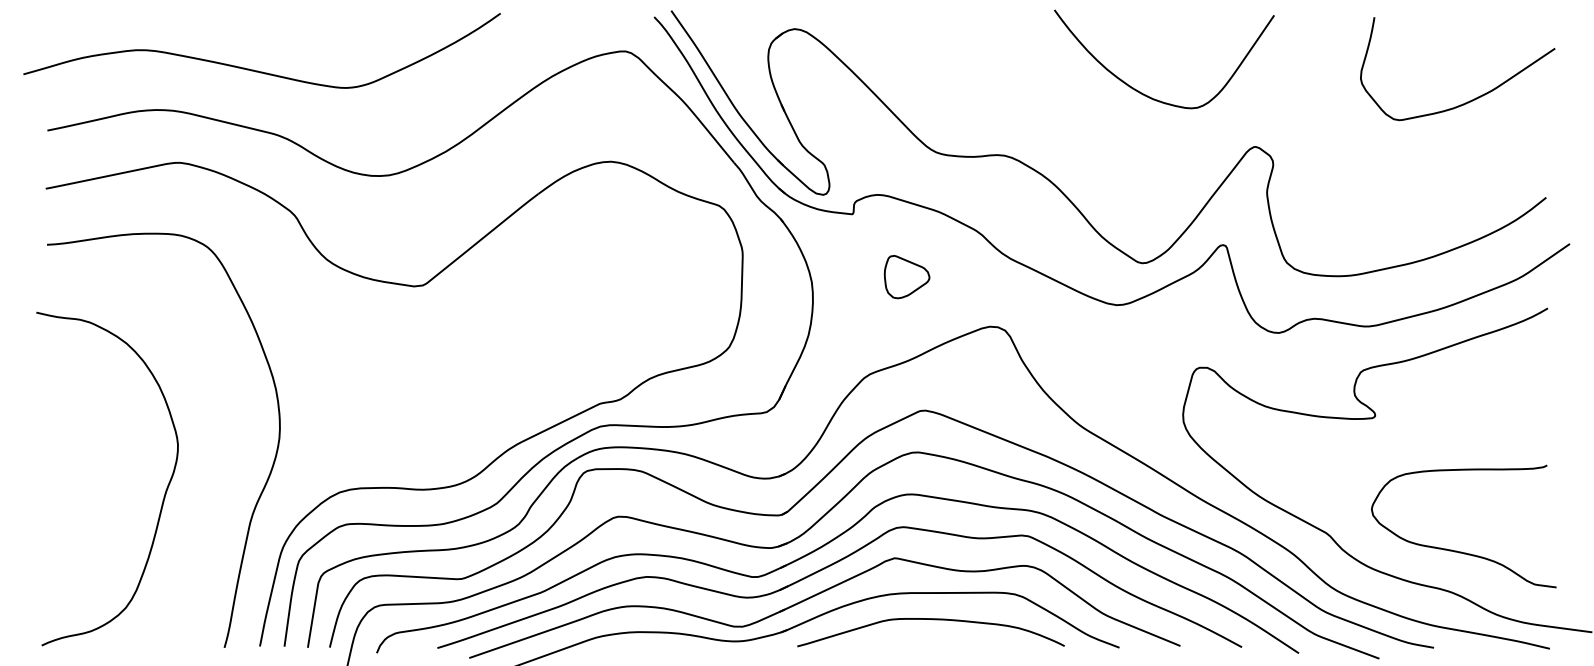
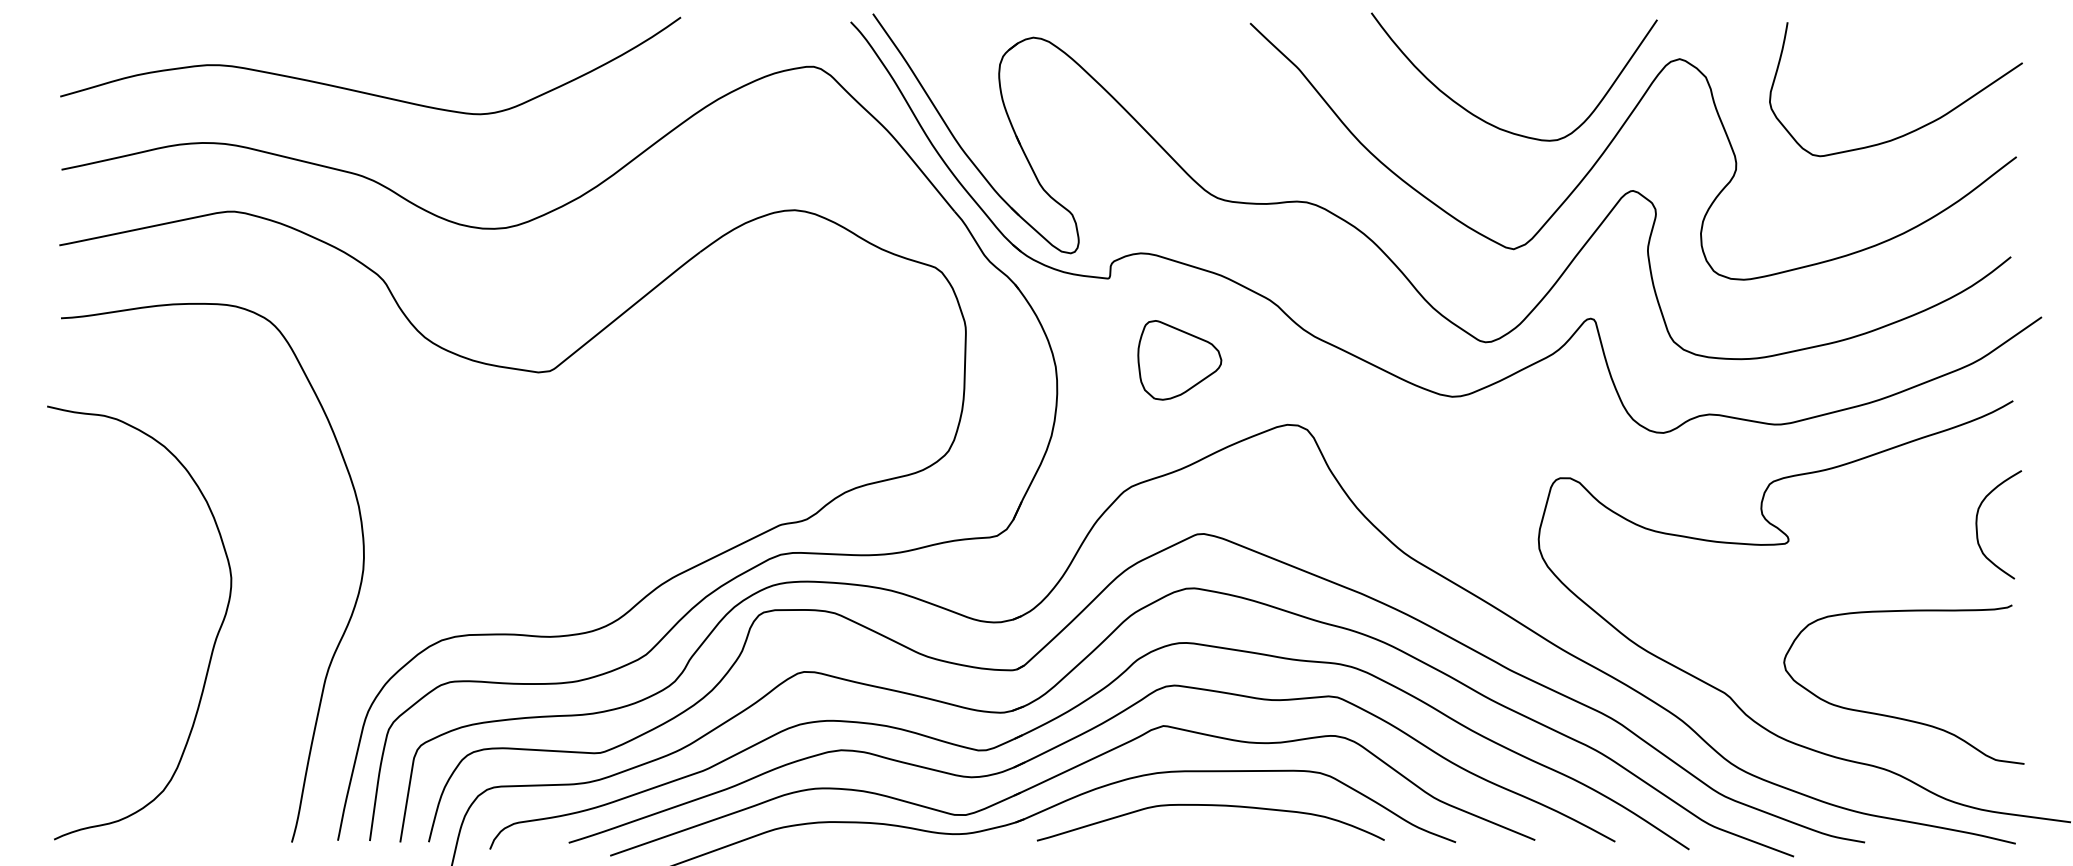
curve: (258, 70) -> (365, 91), moved
curve: (1242, 106) -> (1615, 138), added
part: (906, 276) -> (1178, 359), size x1.43
curve: (1520, 403) -> (1977, 524), added

